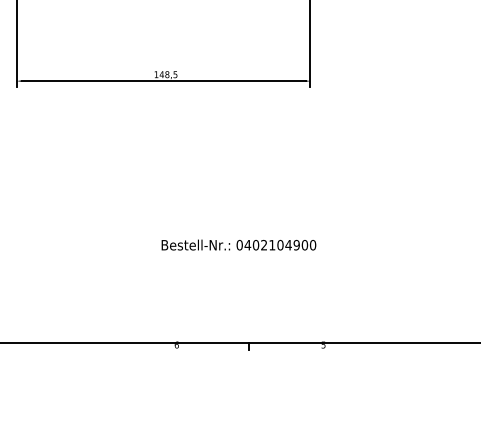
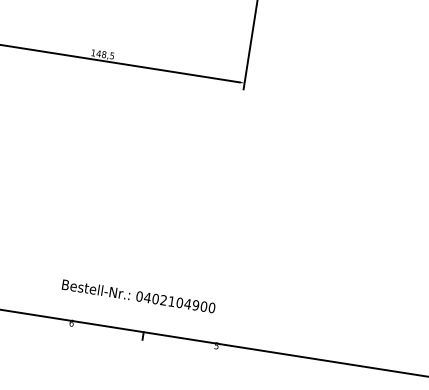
text: (238, 244) -> (138, 295), moved

